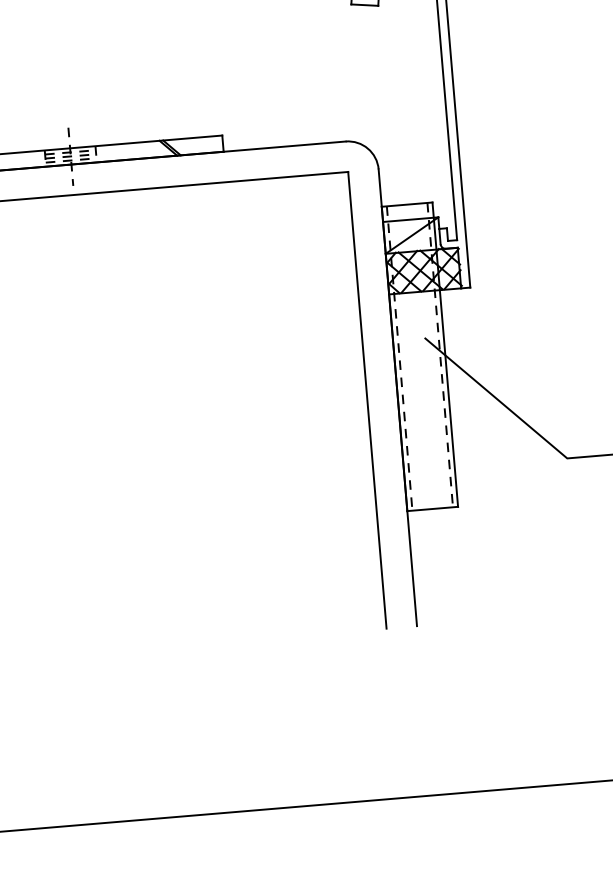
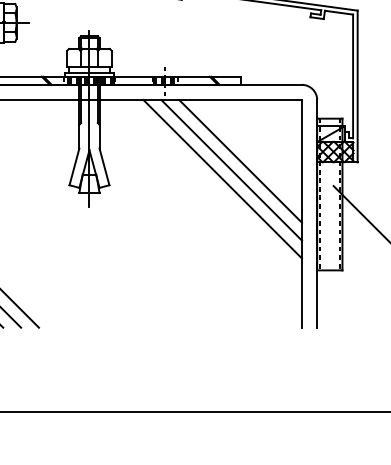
line: (235, 305) -> (240, 161), added
line: (218, 325) -> (231, 170), added
line: (202, 344) -> (222, 179), added

